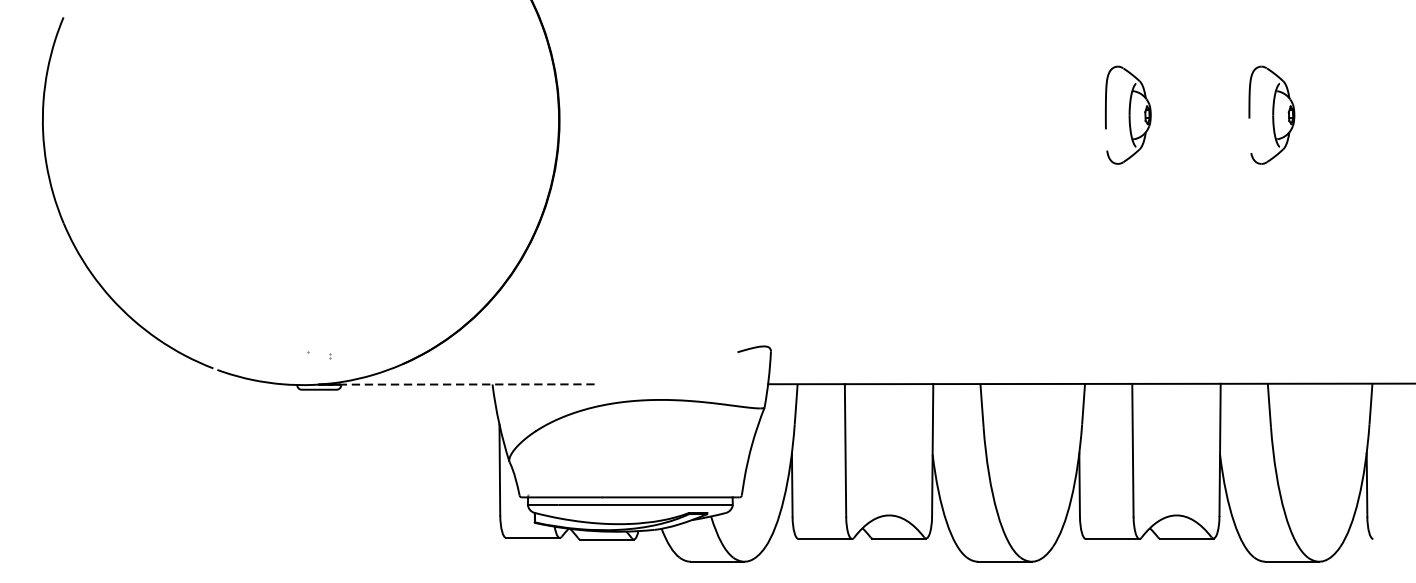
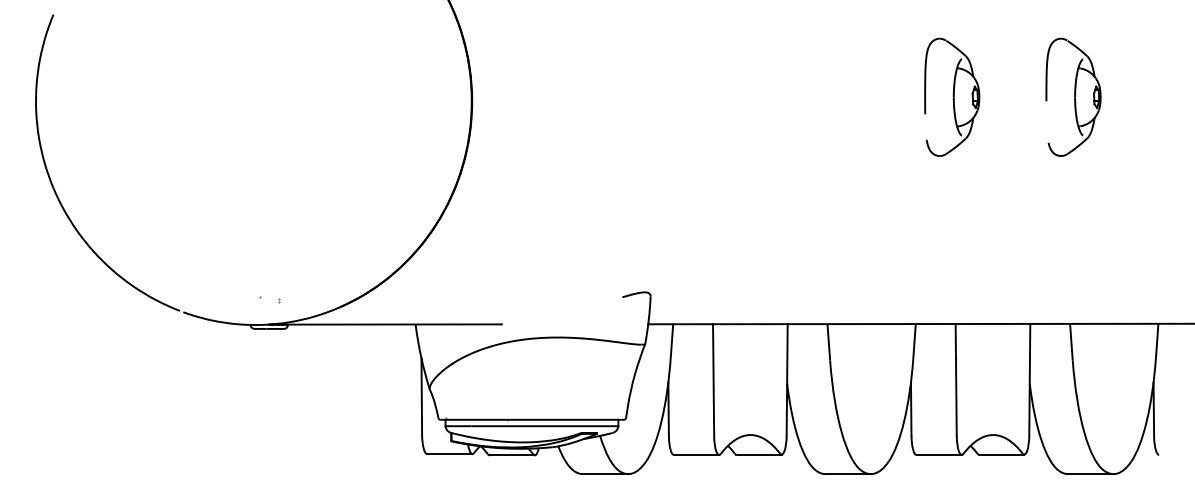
part: (1128, 114) -> (952, 96), size x1.43
part: (1271, 114) -> (1073, 96), size x1.43
line: (462, 384) -> (390, 324), dashed -> solid

